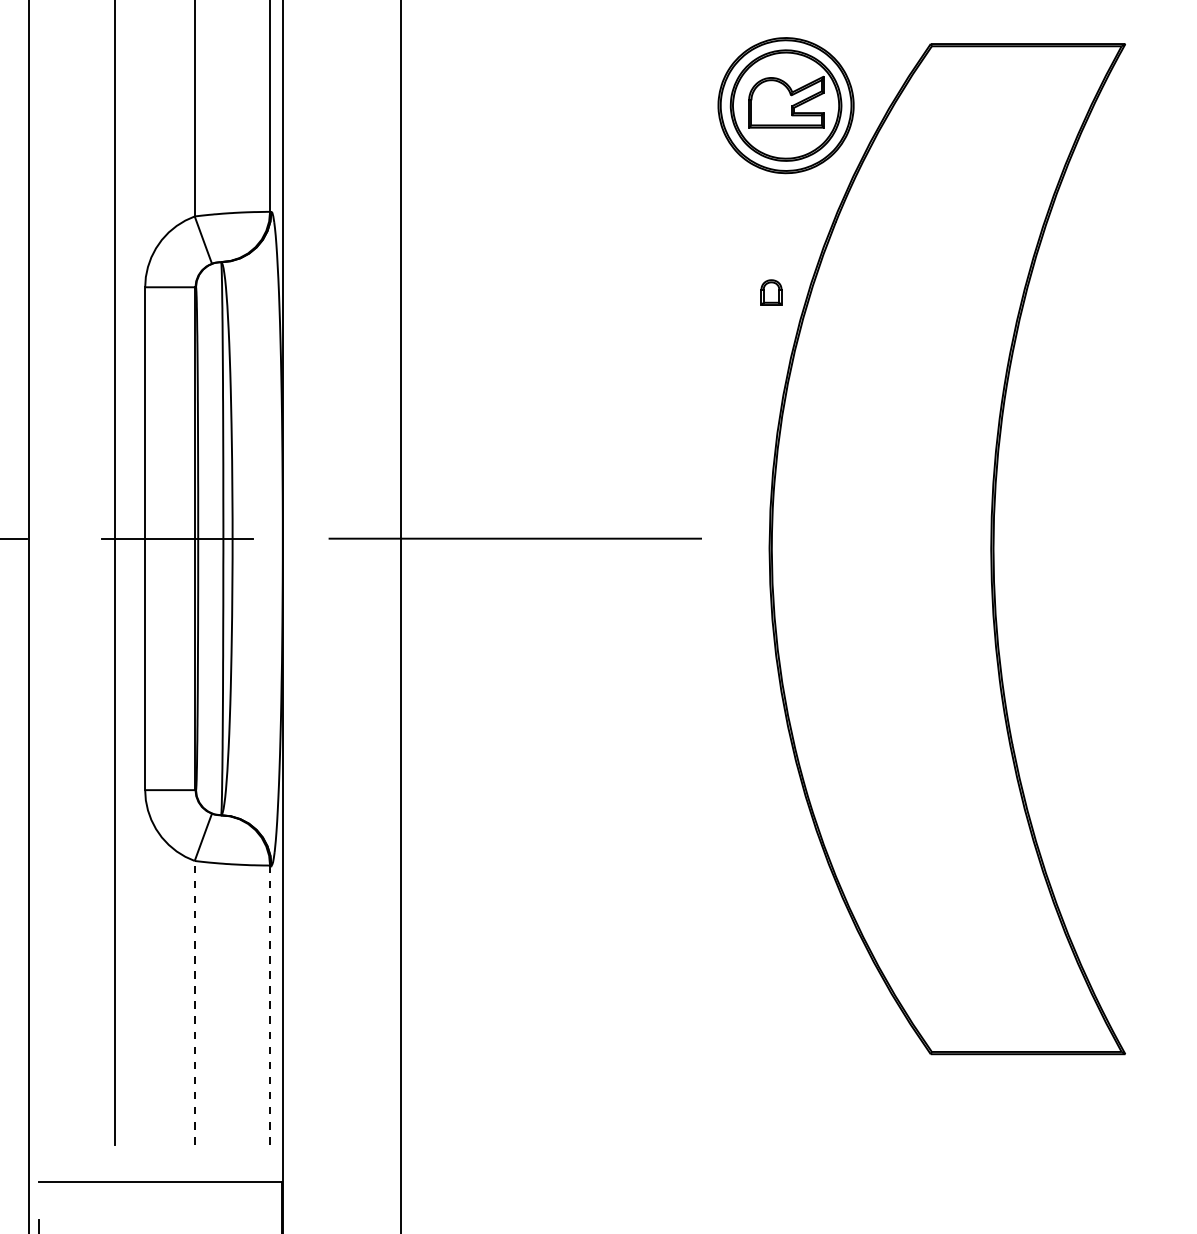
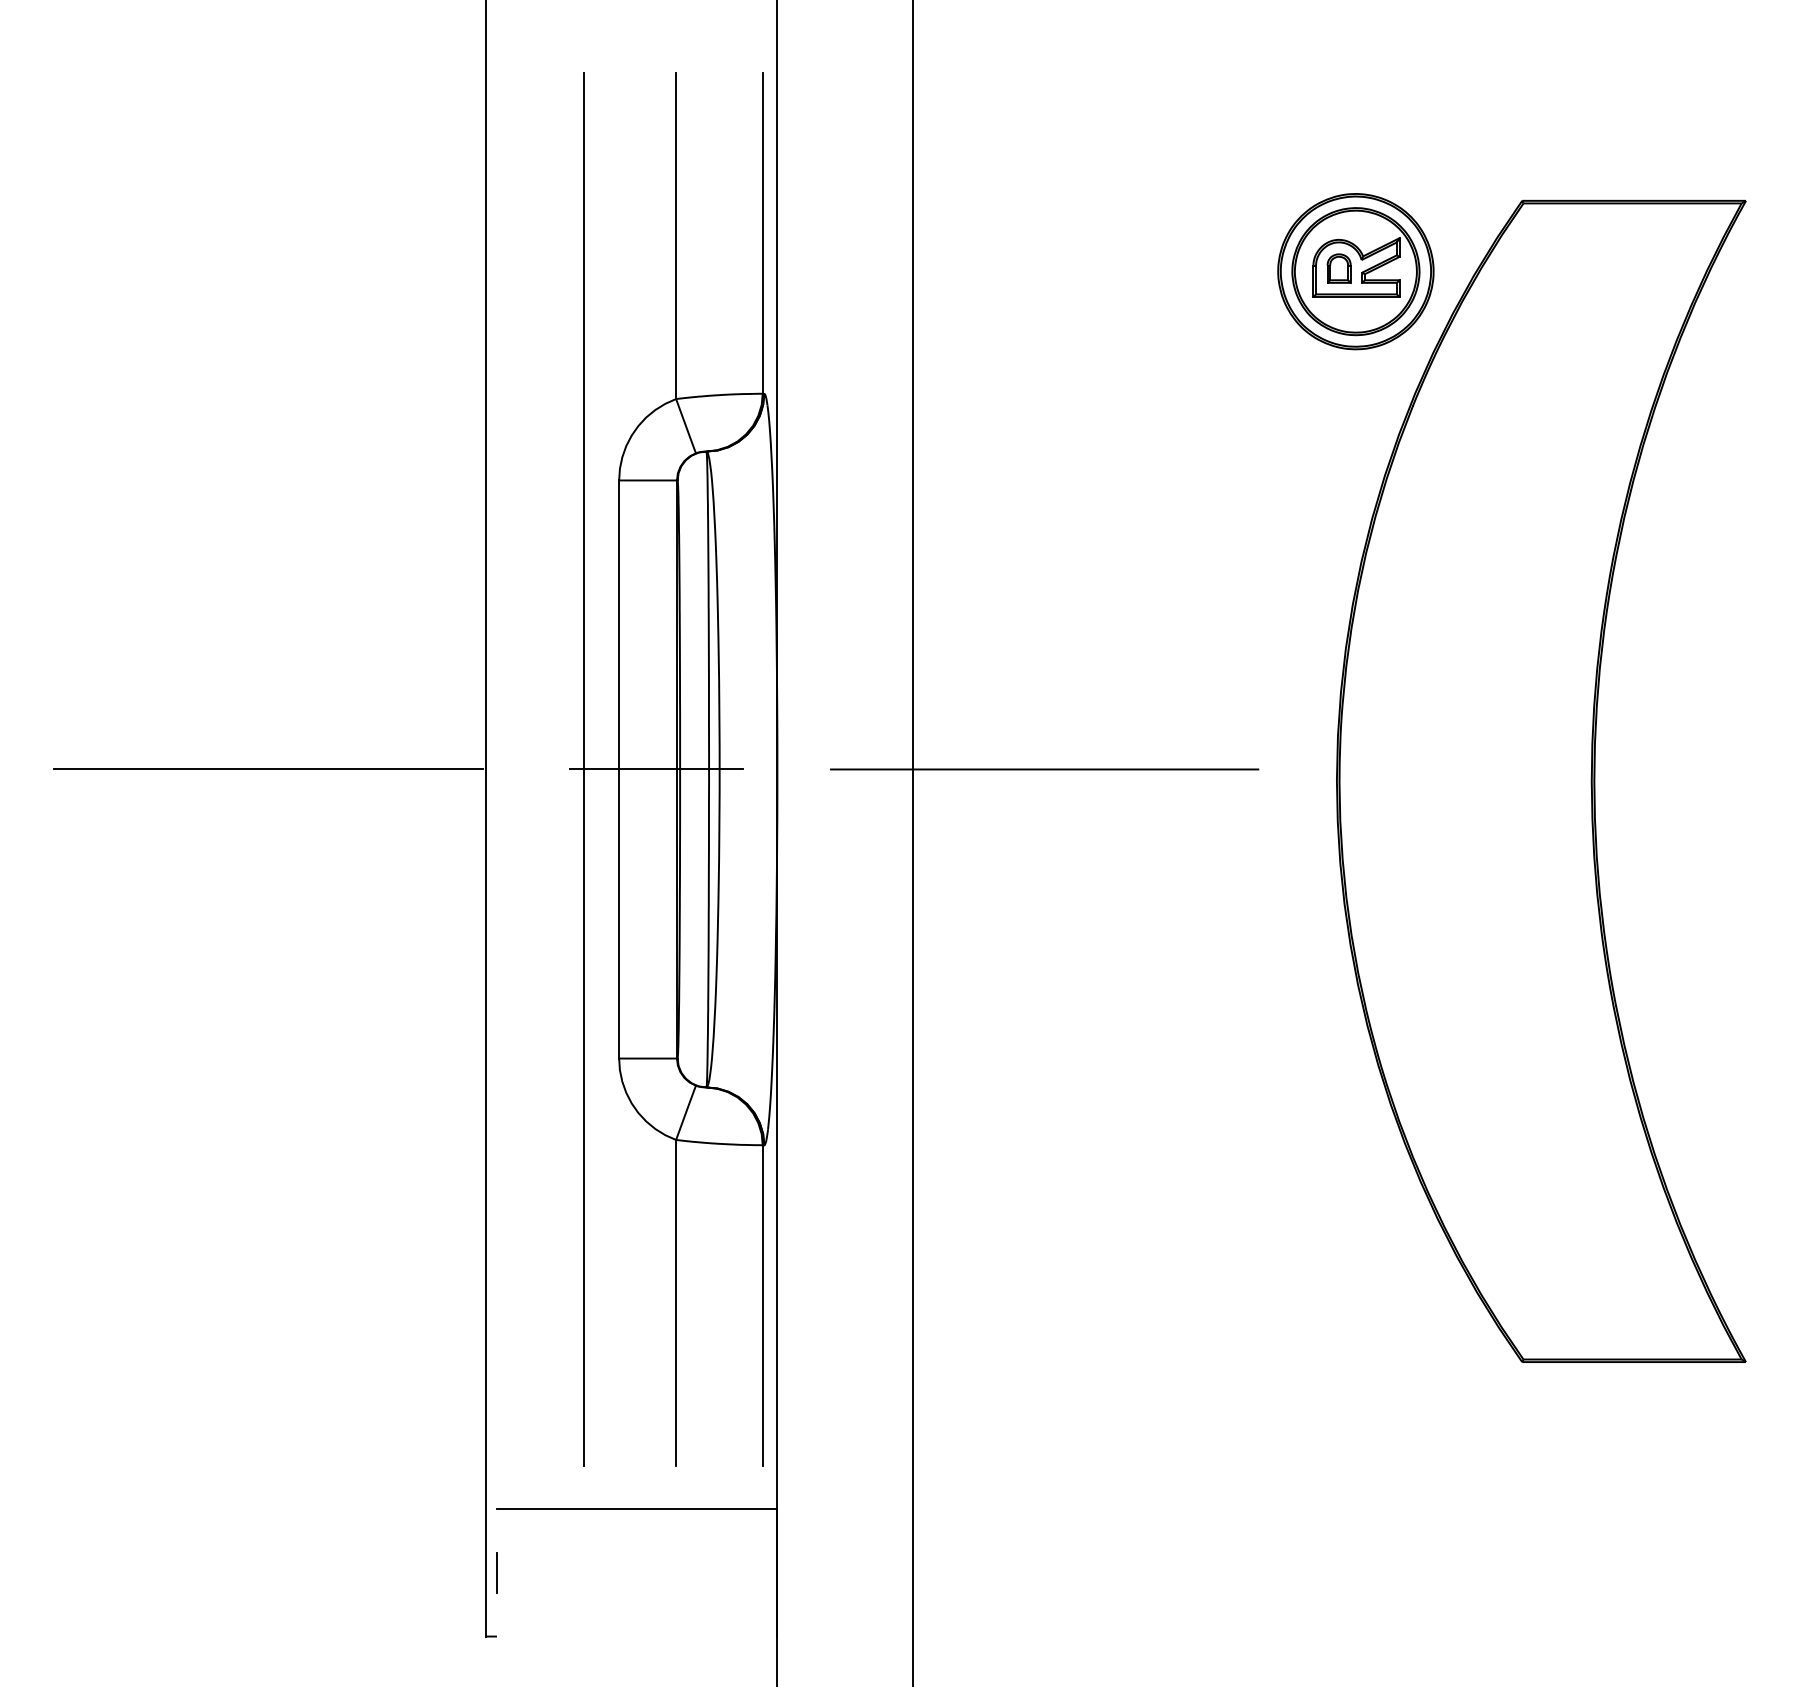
part: (770, 292) -> (1338, 268), moved
line: (195, 1002) -> (676, 1302), dashed -> solid
line: (269, 1005) -> (762, 1306), dashed -> solid

